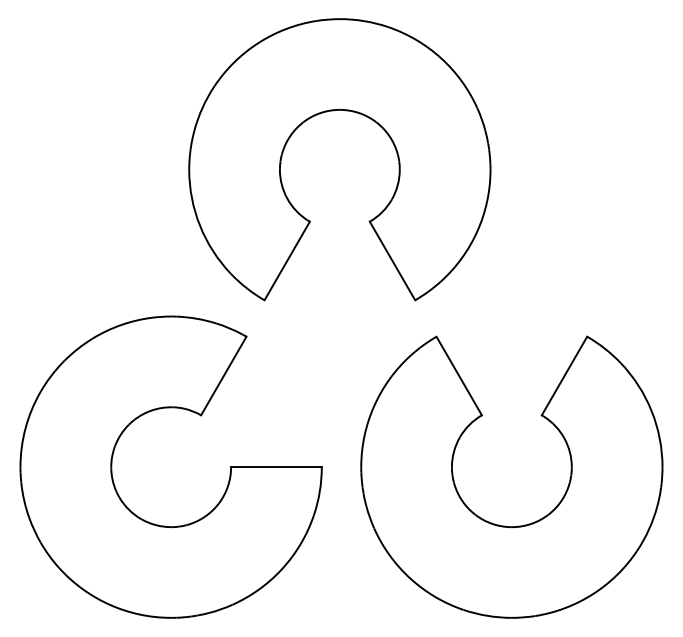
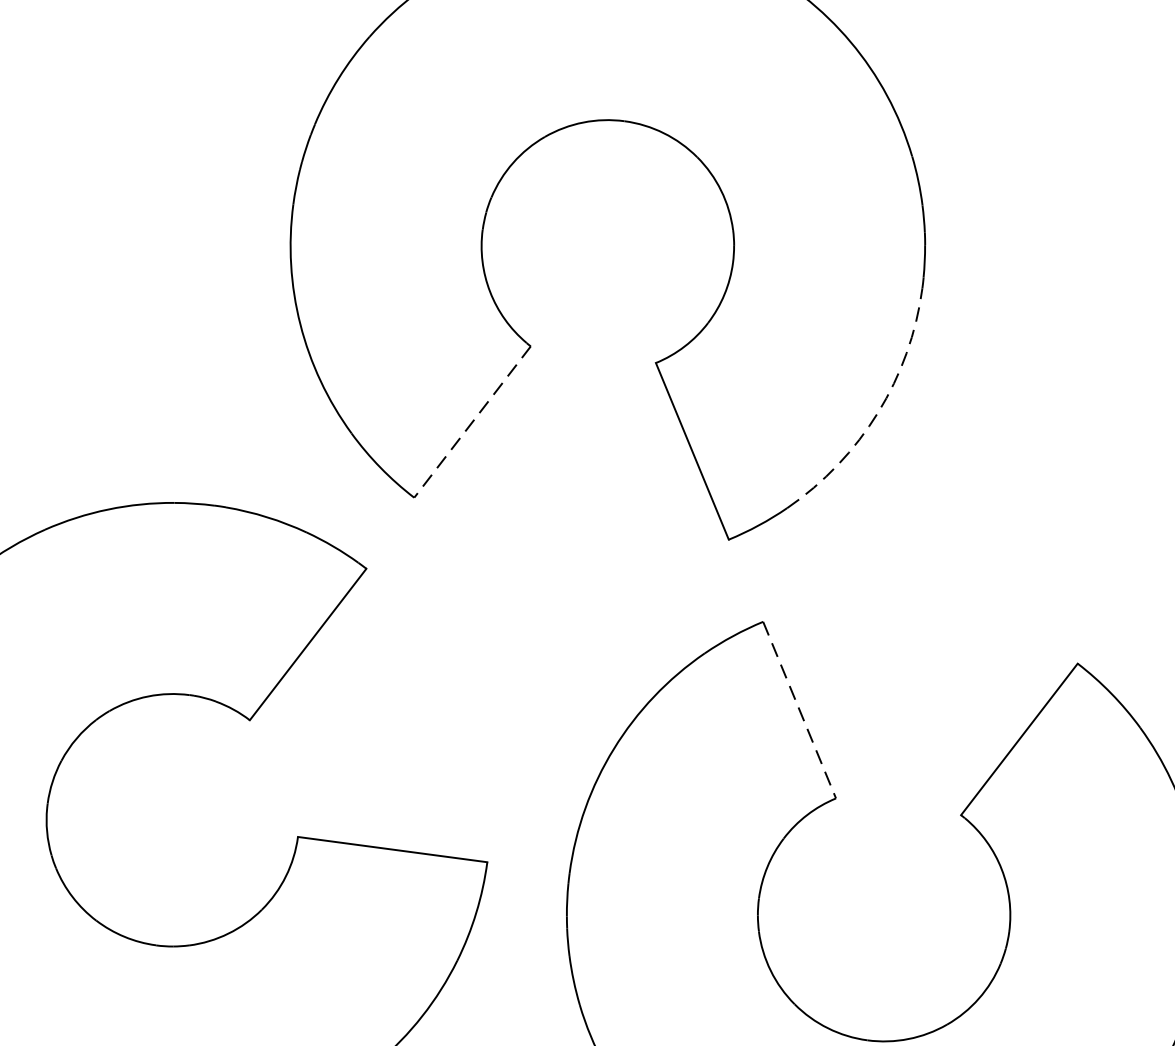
arc: (477, 231) -> (878, 413), solid -> dashed
line: (286, 261) -> (470, 422), solid -> dashed
line: (459, 376) -> (800, 711), solid -> dashed

